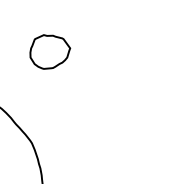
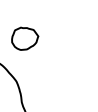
part: (50, 51) -> (25, 38), size x1.4

